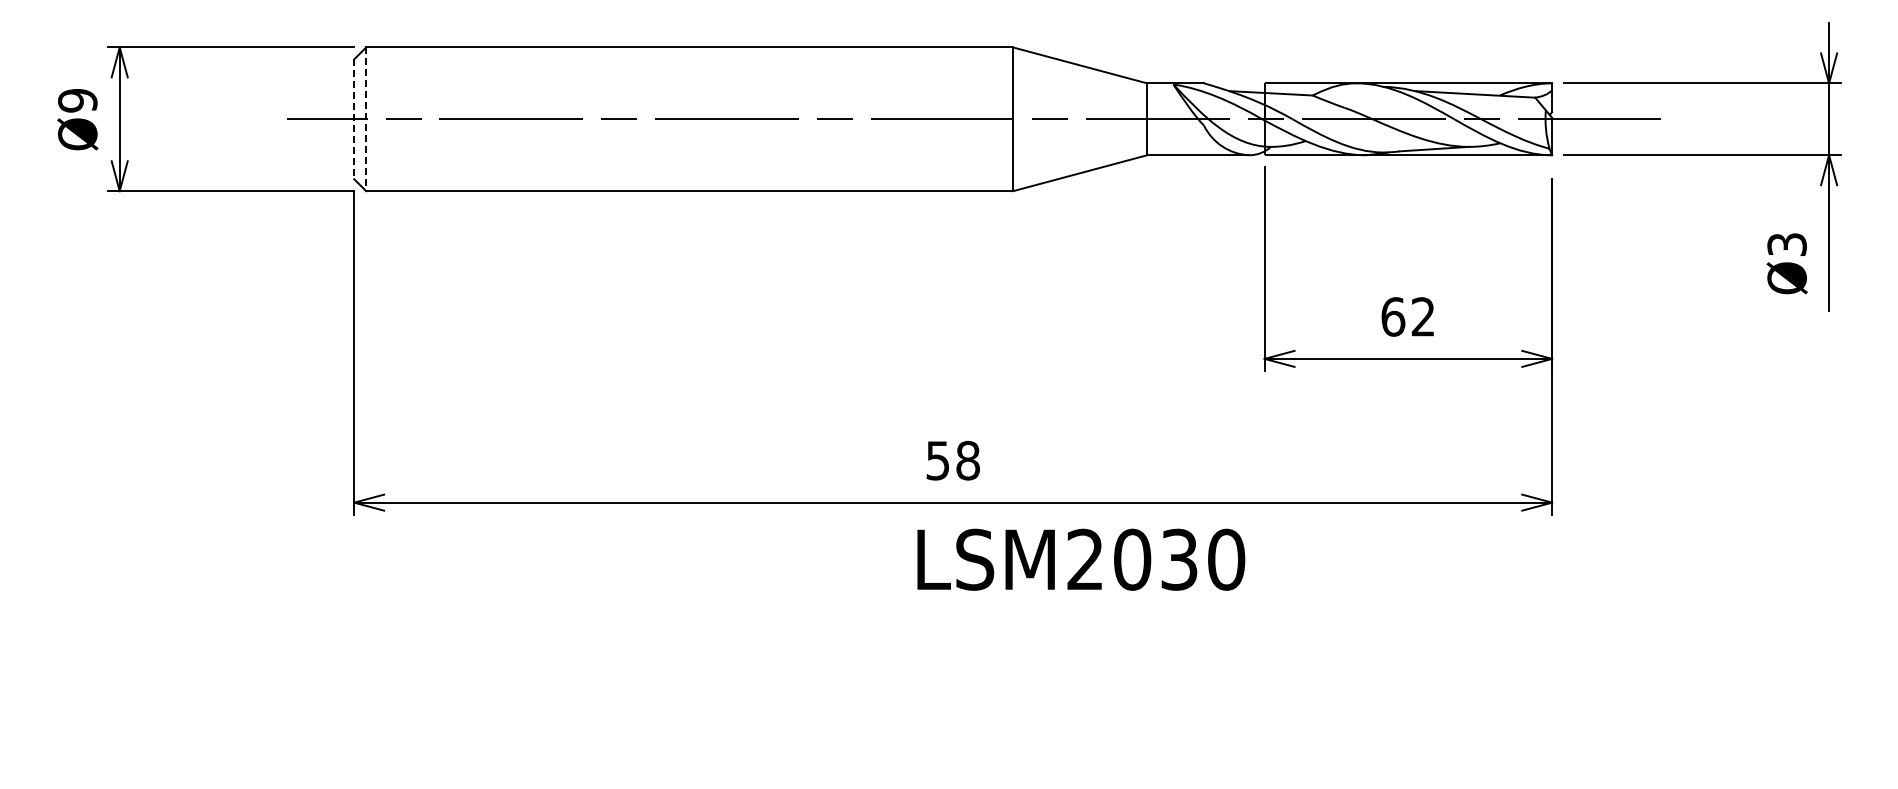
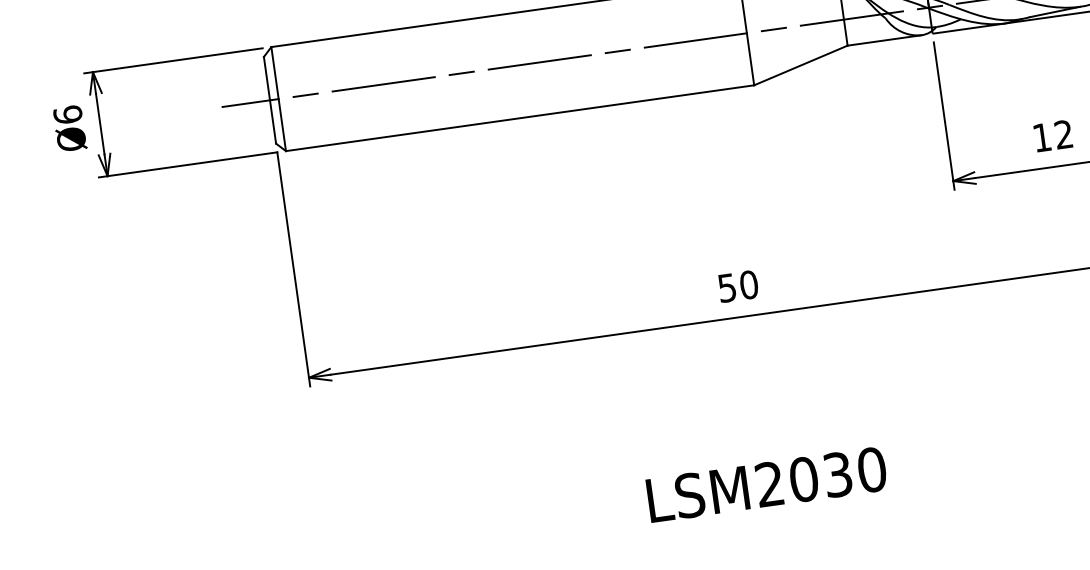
text: (77, 100) -> (67, 114), Ø9 -> Ø6
line: (354, 119) -> (270, 100), dashed -> solid
line: (366, 119) -> (278, 99), dashed -> solid
text: (1393, 316) -> (1042, 137), 62 -> 12
text: (968, 460) -> (749, 284), 58 -> 50
text: (1081, 559) -> (767, 484), moved

